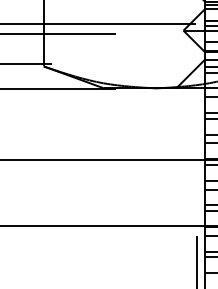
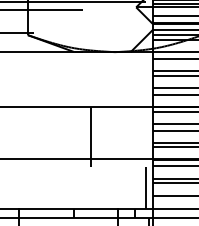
line: (125, 197) -> (91, 136), added

